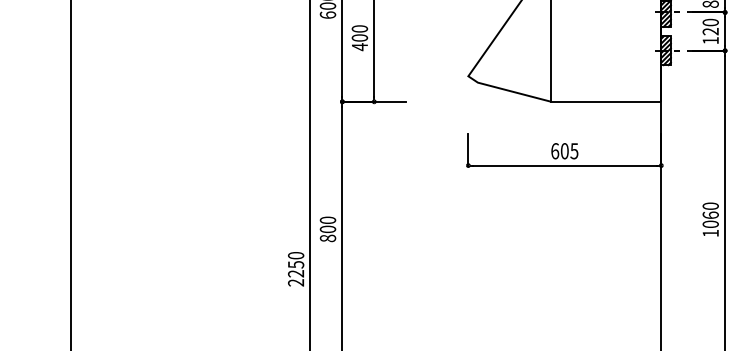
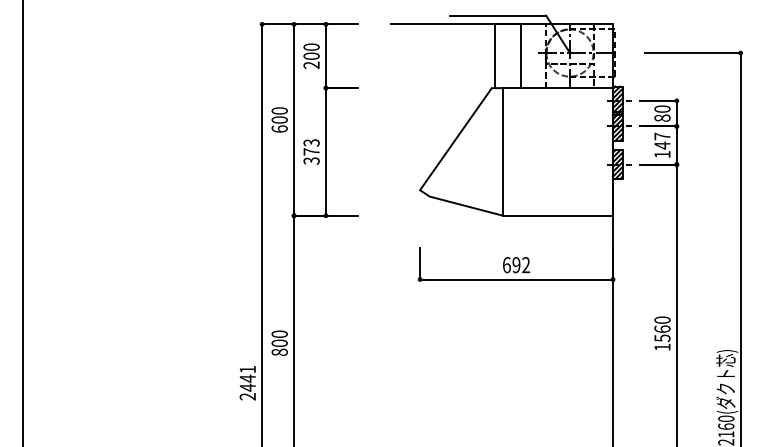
text: (710, 26) -> (662, 140), 120 -> 147
text: (359, 38) -> (311, 152), 400 -> 373
text: (569, 151) -> (521, 265), 605 -> 692
text: (710, 224) -> (662, 338), 1060 -> 1560
text: (295, 264) -> (247, 378), 2250 -> 2441

